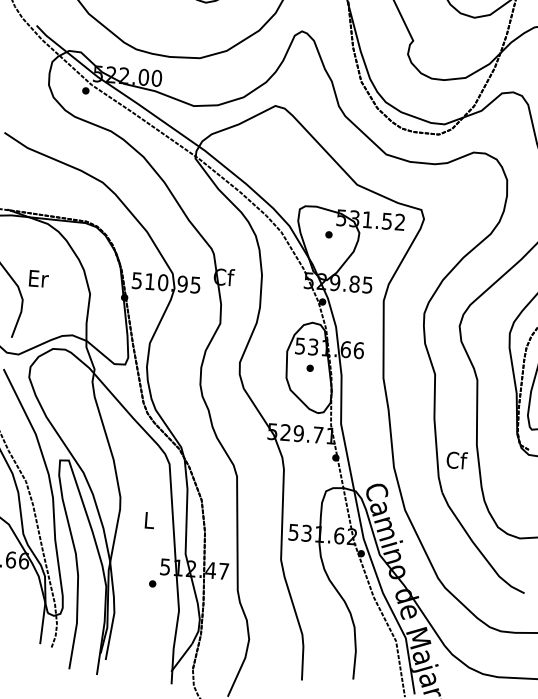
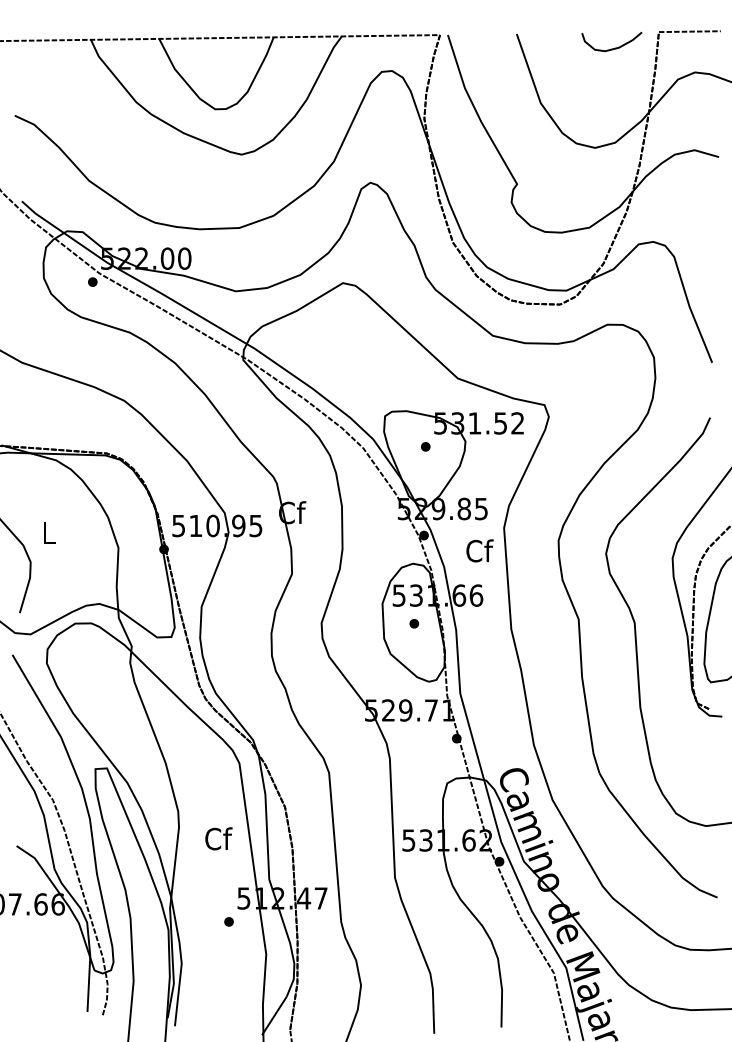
text: (38, 279) -> (49, 533), Er -> L
text: (456, 460) -> (479, 550), moved
text: (149, 520) -> (218, 838), L -> Cf

